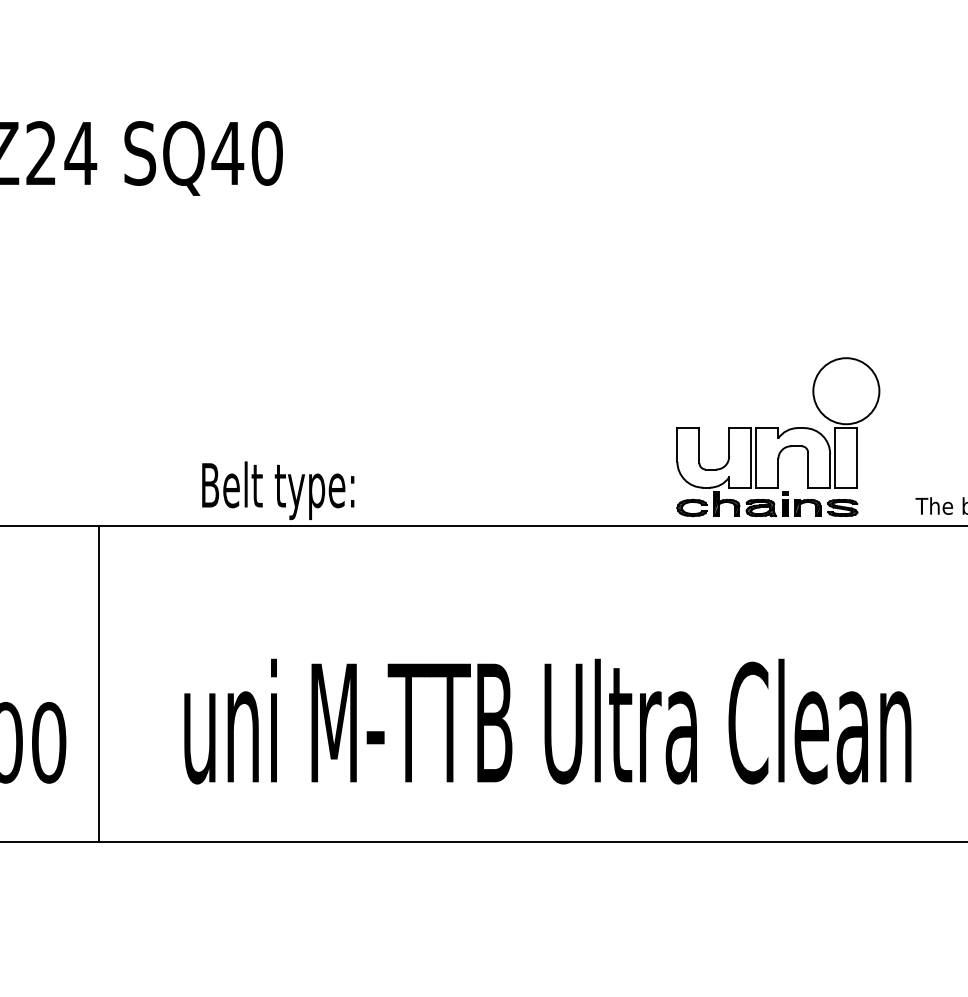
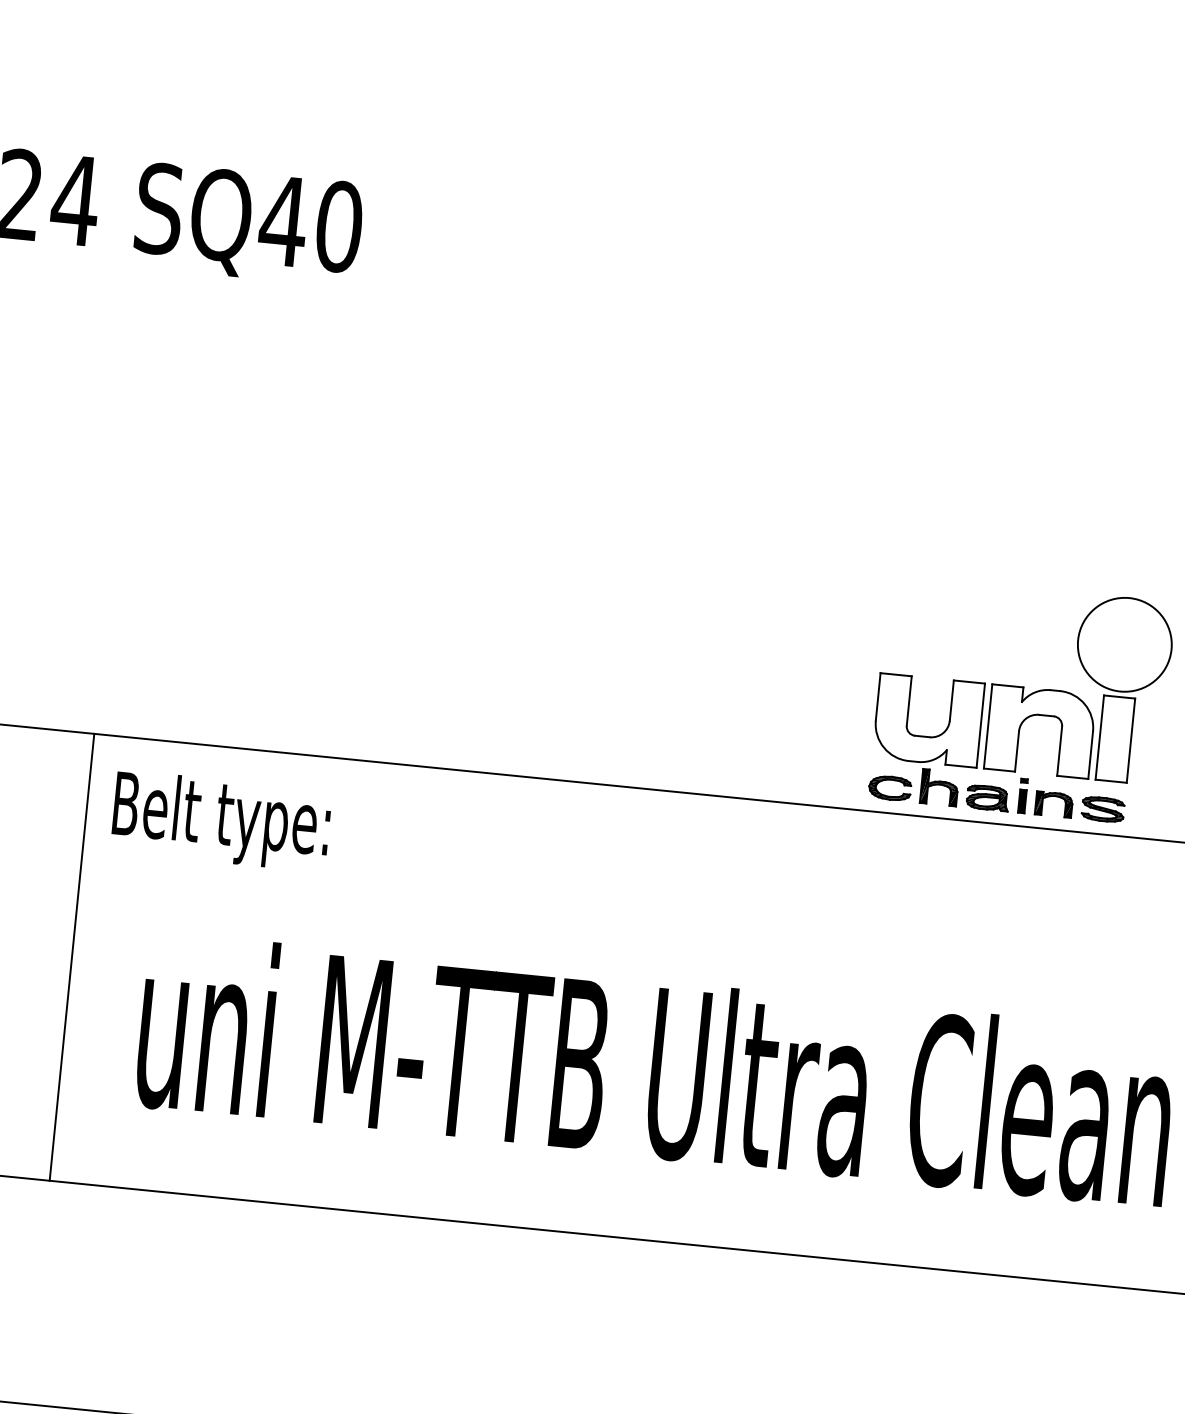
text: (278, 490) -> (221, 820), moved
line: (99, 683) -> (72, 957), moved

